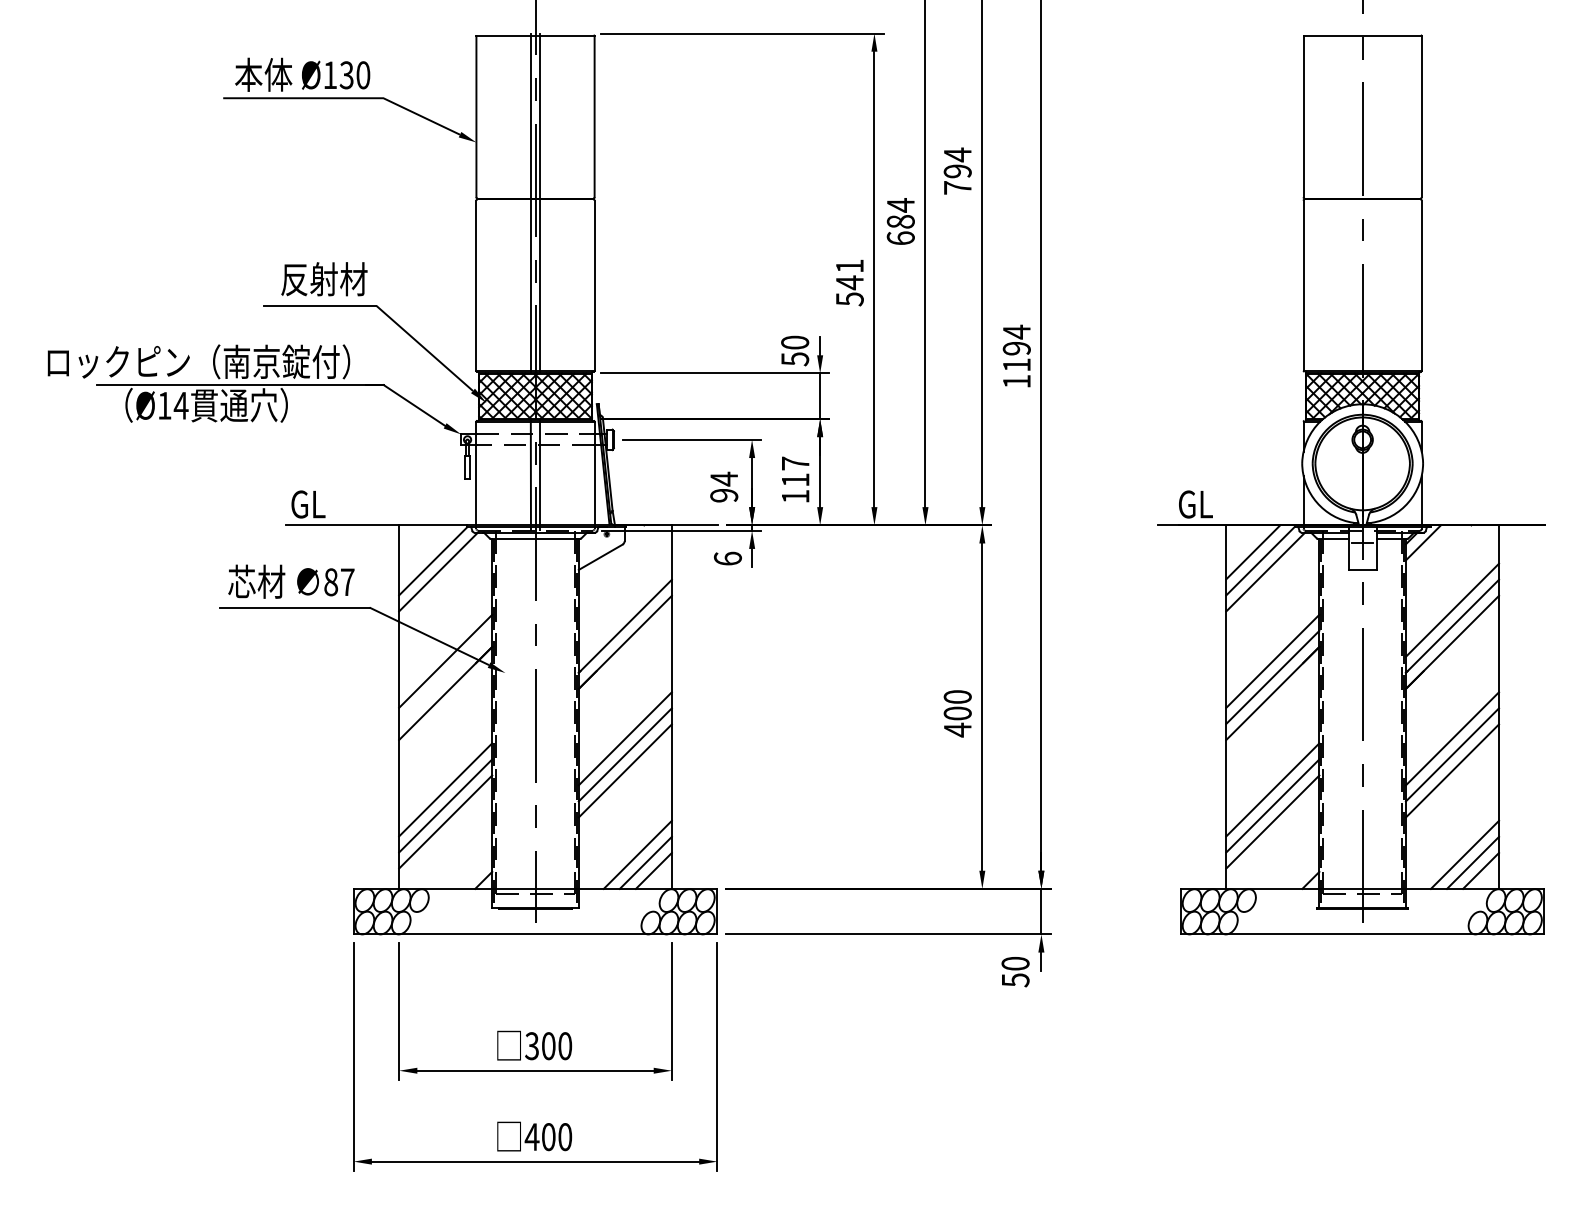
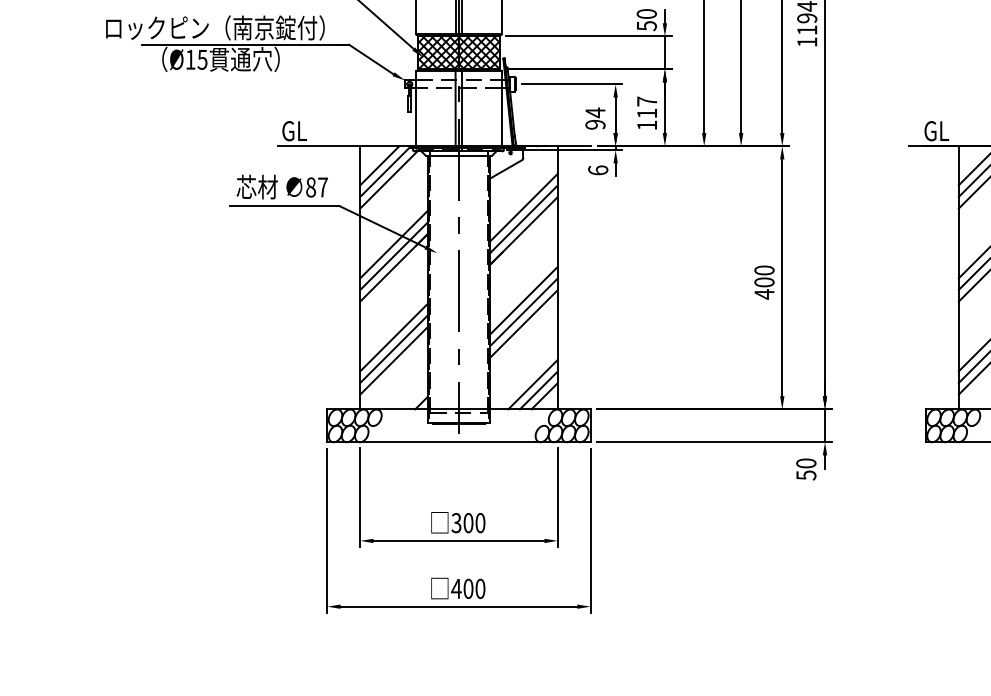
text: (180, 405) -> (202, 59), Ø14 -> Ø15
line: (426, 552) -> (380, 165), added
line: (624, 609) -> (523, 207), added
line: (445, 676) -> (393, 255), added

